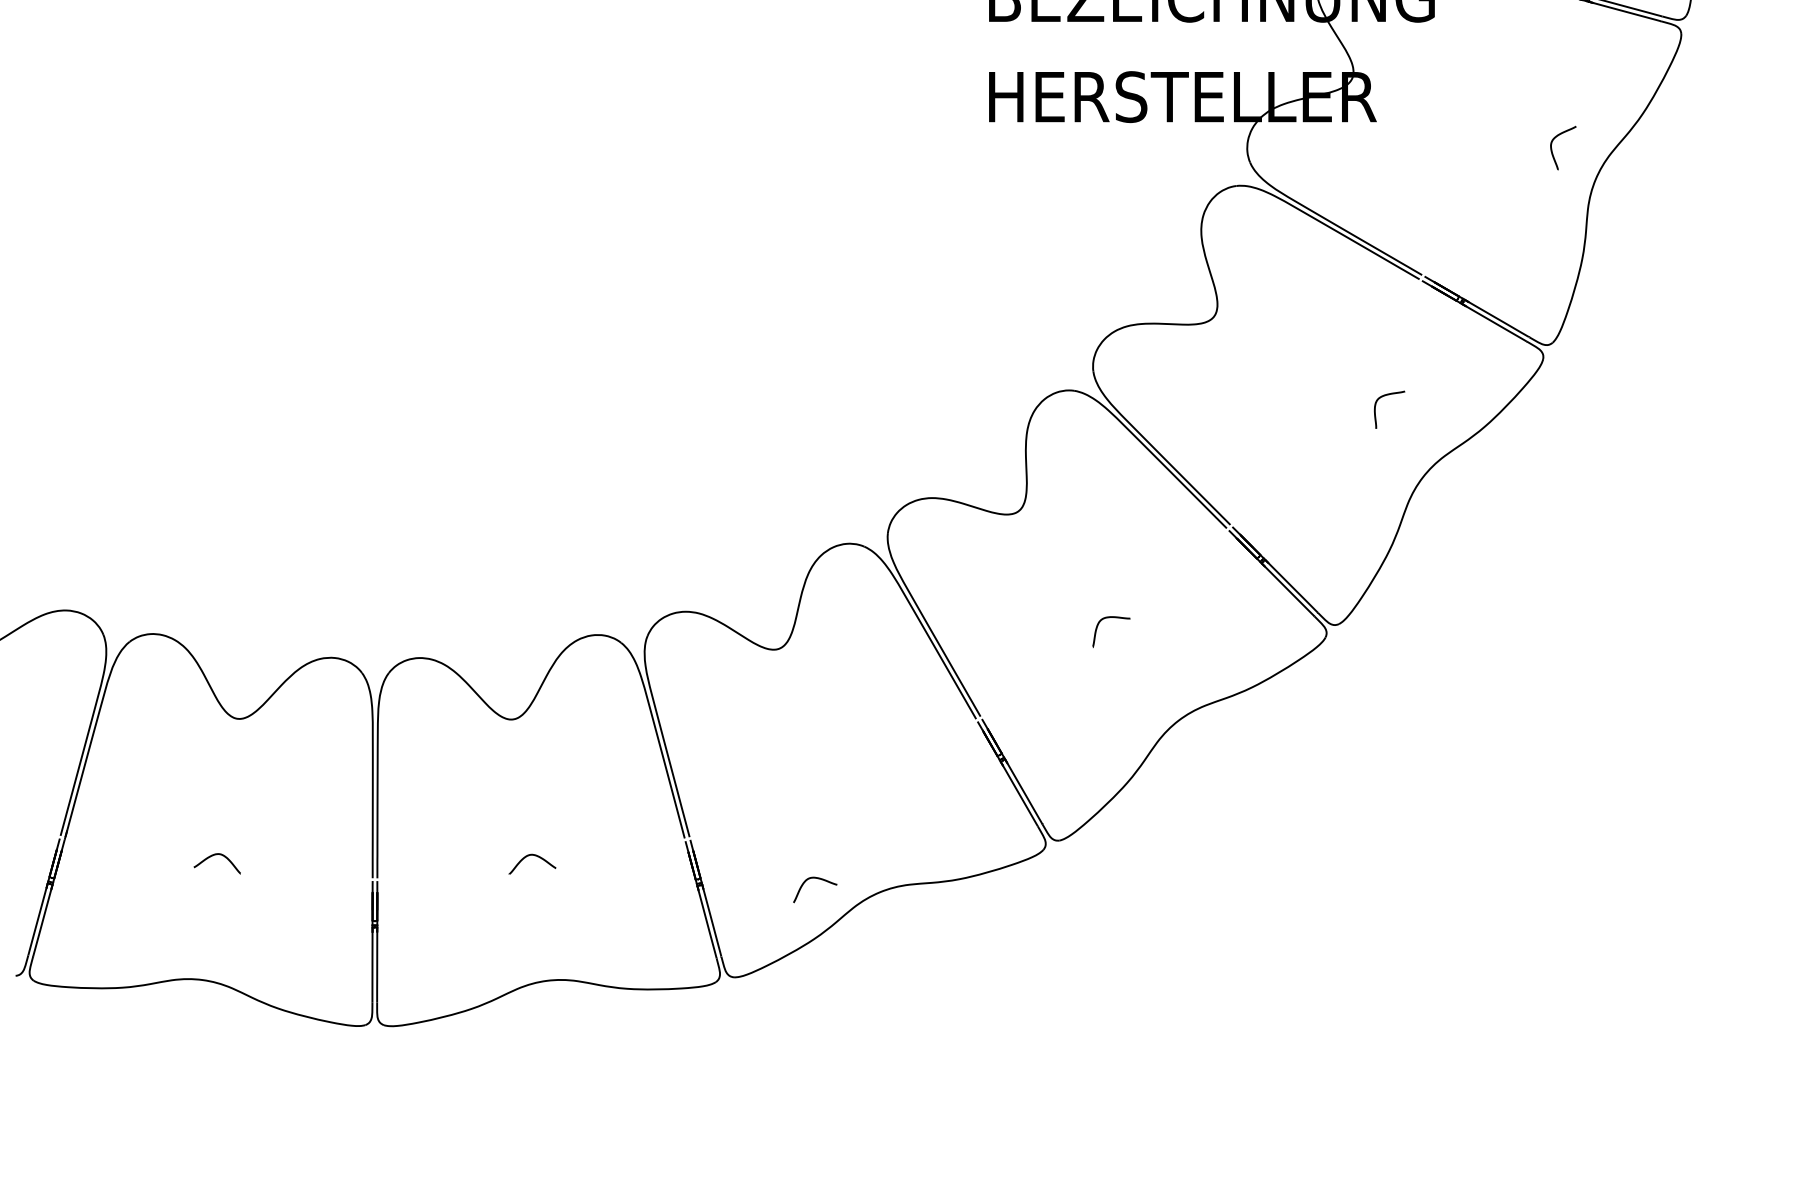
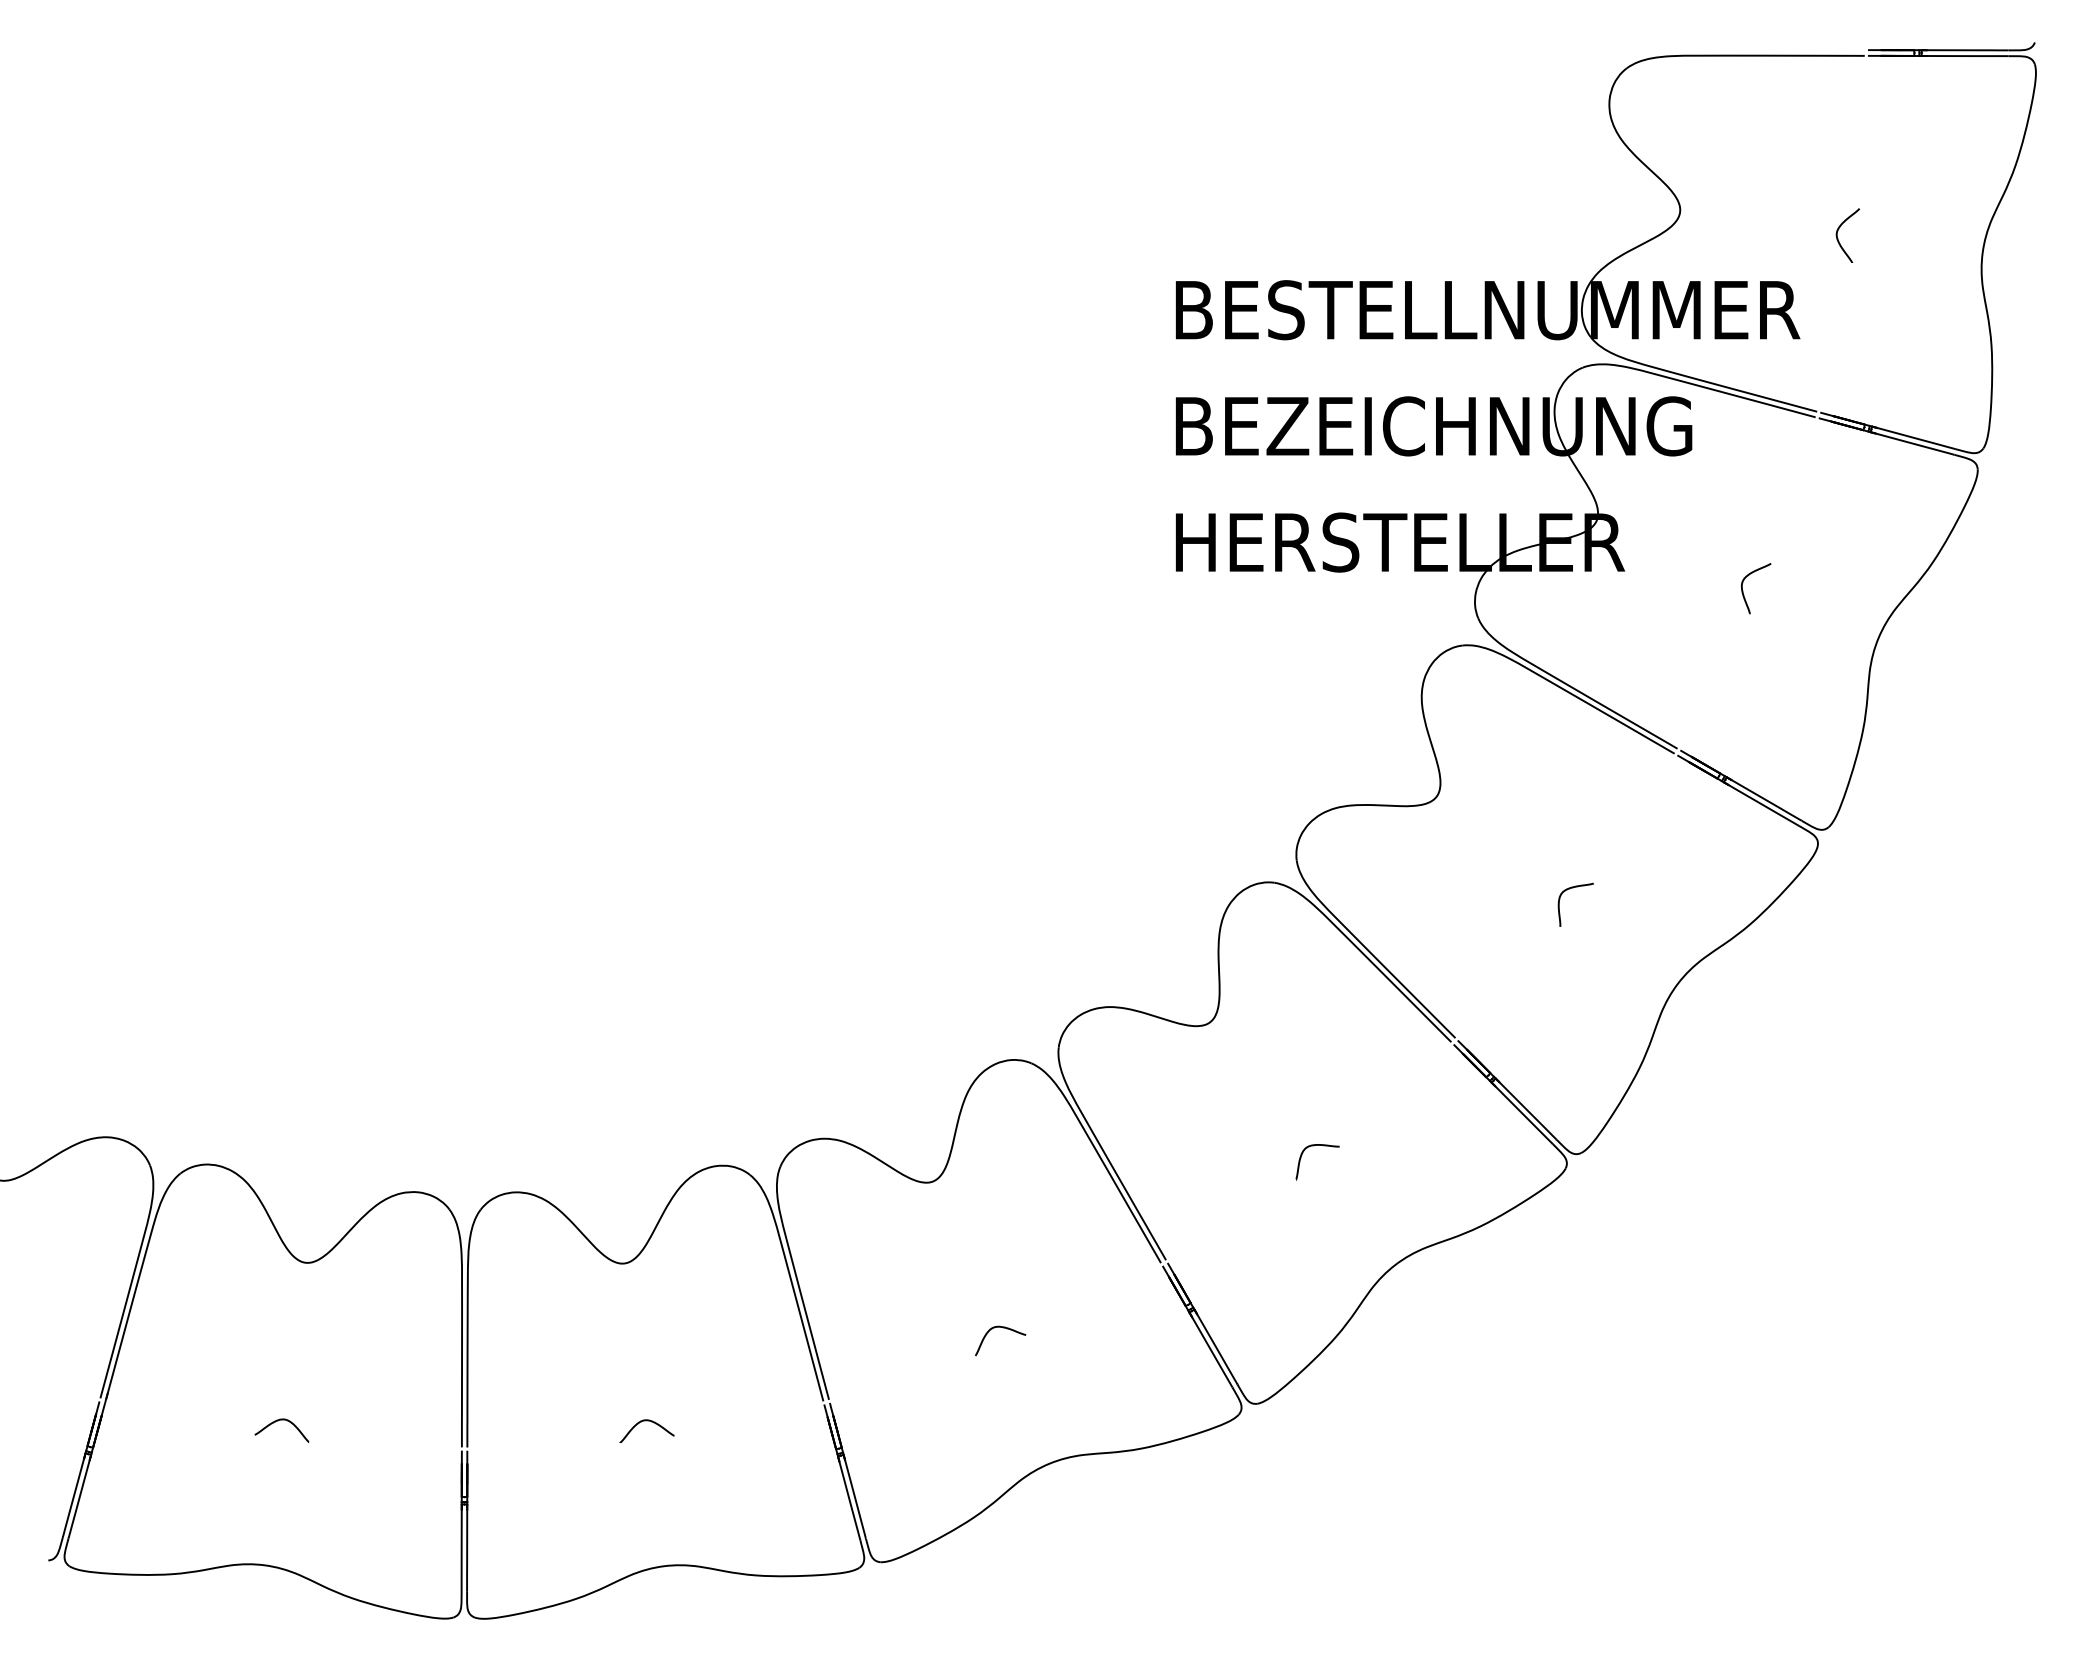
curve: (1552, 149) -> (1743, 590), moved
curve: (1376, 405) -> (1560, 899), moved
curve: (816, 879) -> (1002, 1328), moved

